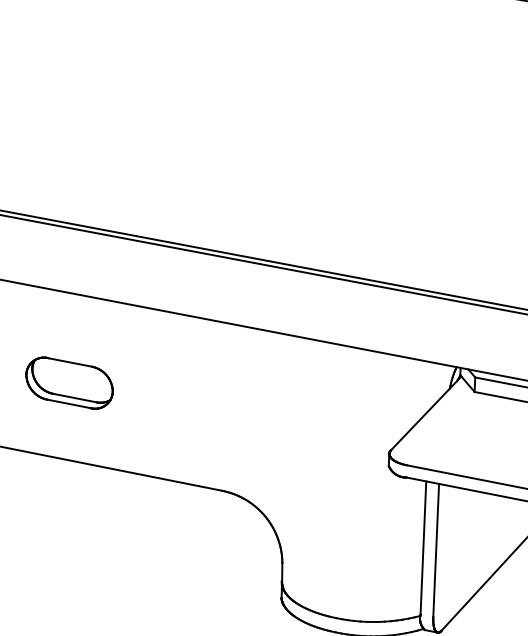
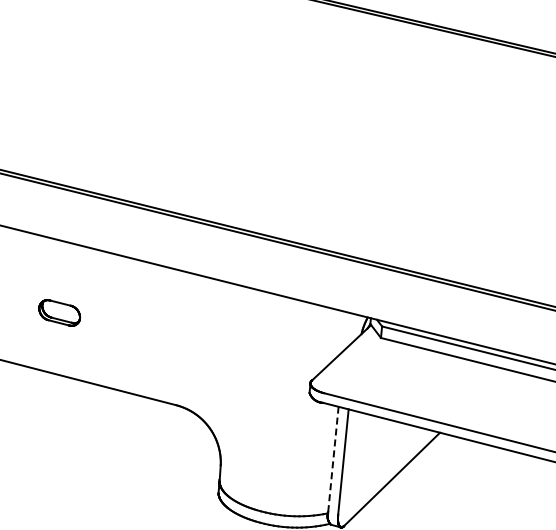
part: (69, 382) -> (59, 312), size x0.6
line: (423, 547) -> (333, 459), solid -> dashed

